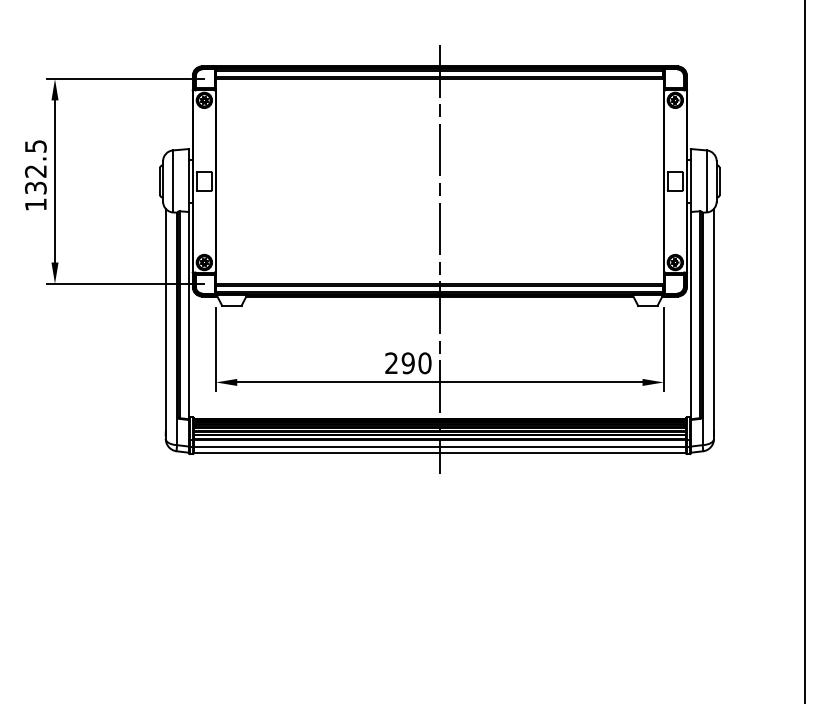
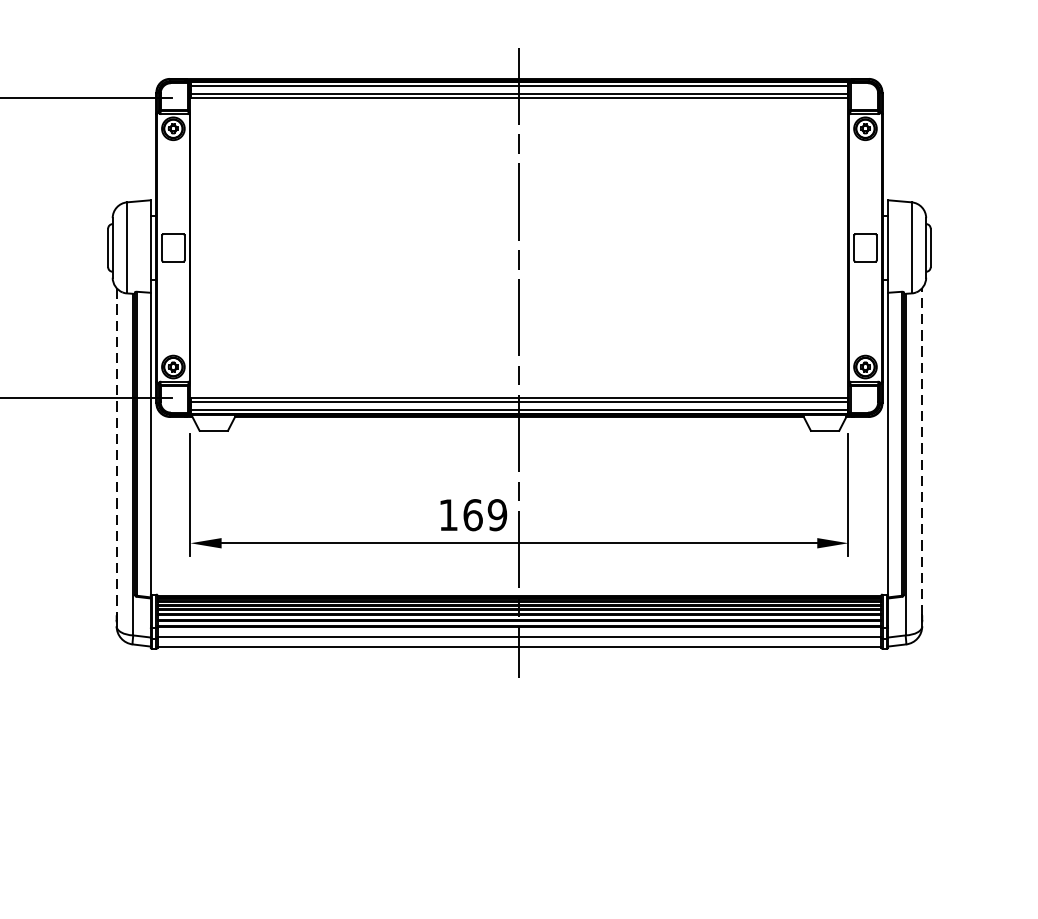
line: (713, 319) -> (921, 450), solid -> dashed
line: (165, 320) -> (116, 452), solid -> dashed
text: (408, 363) -> (473, 515), 290 -> 169

